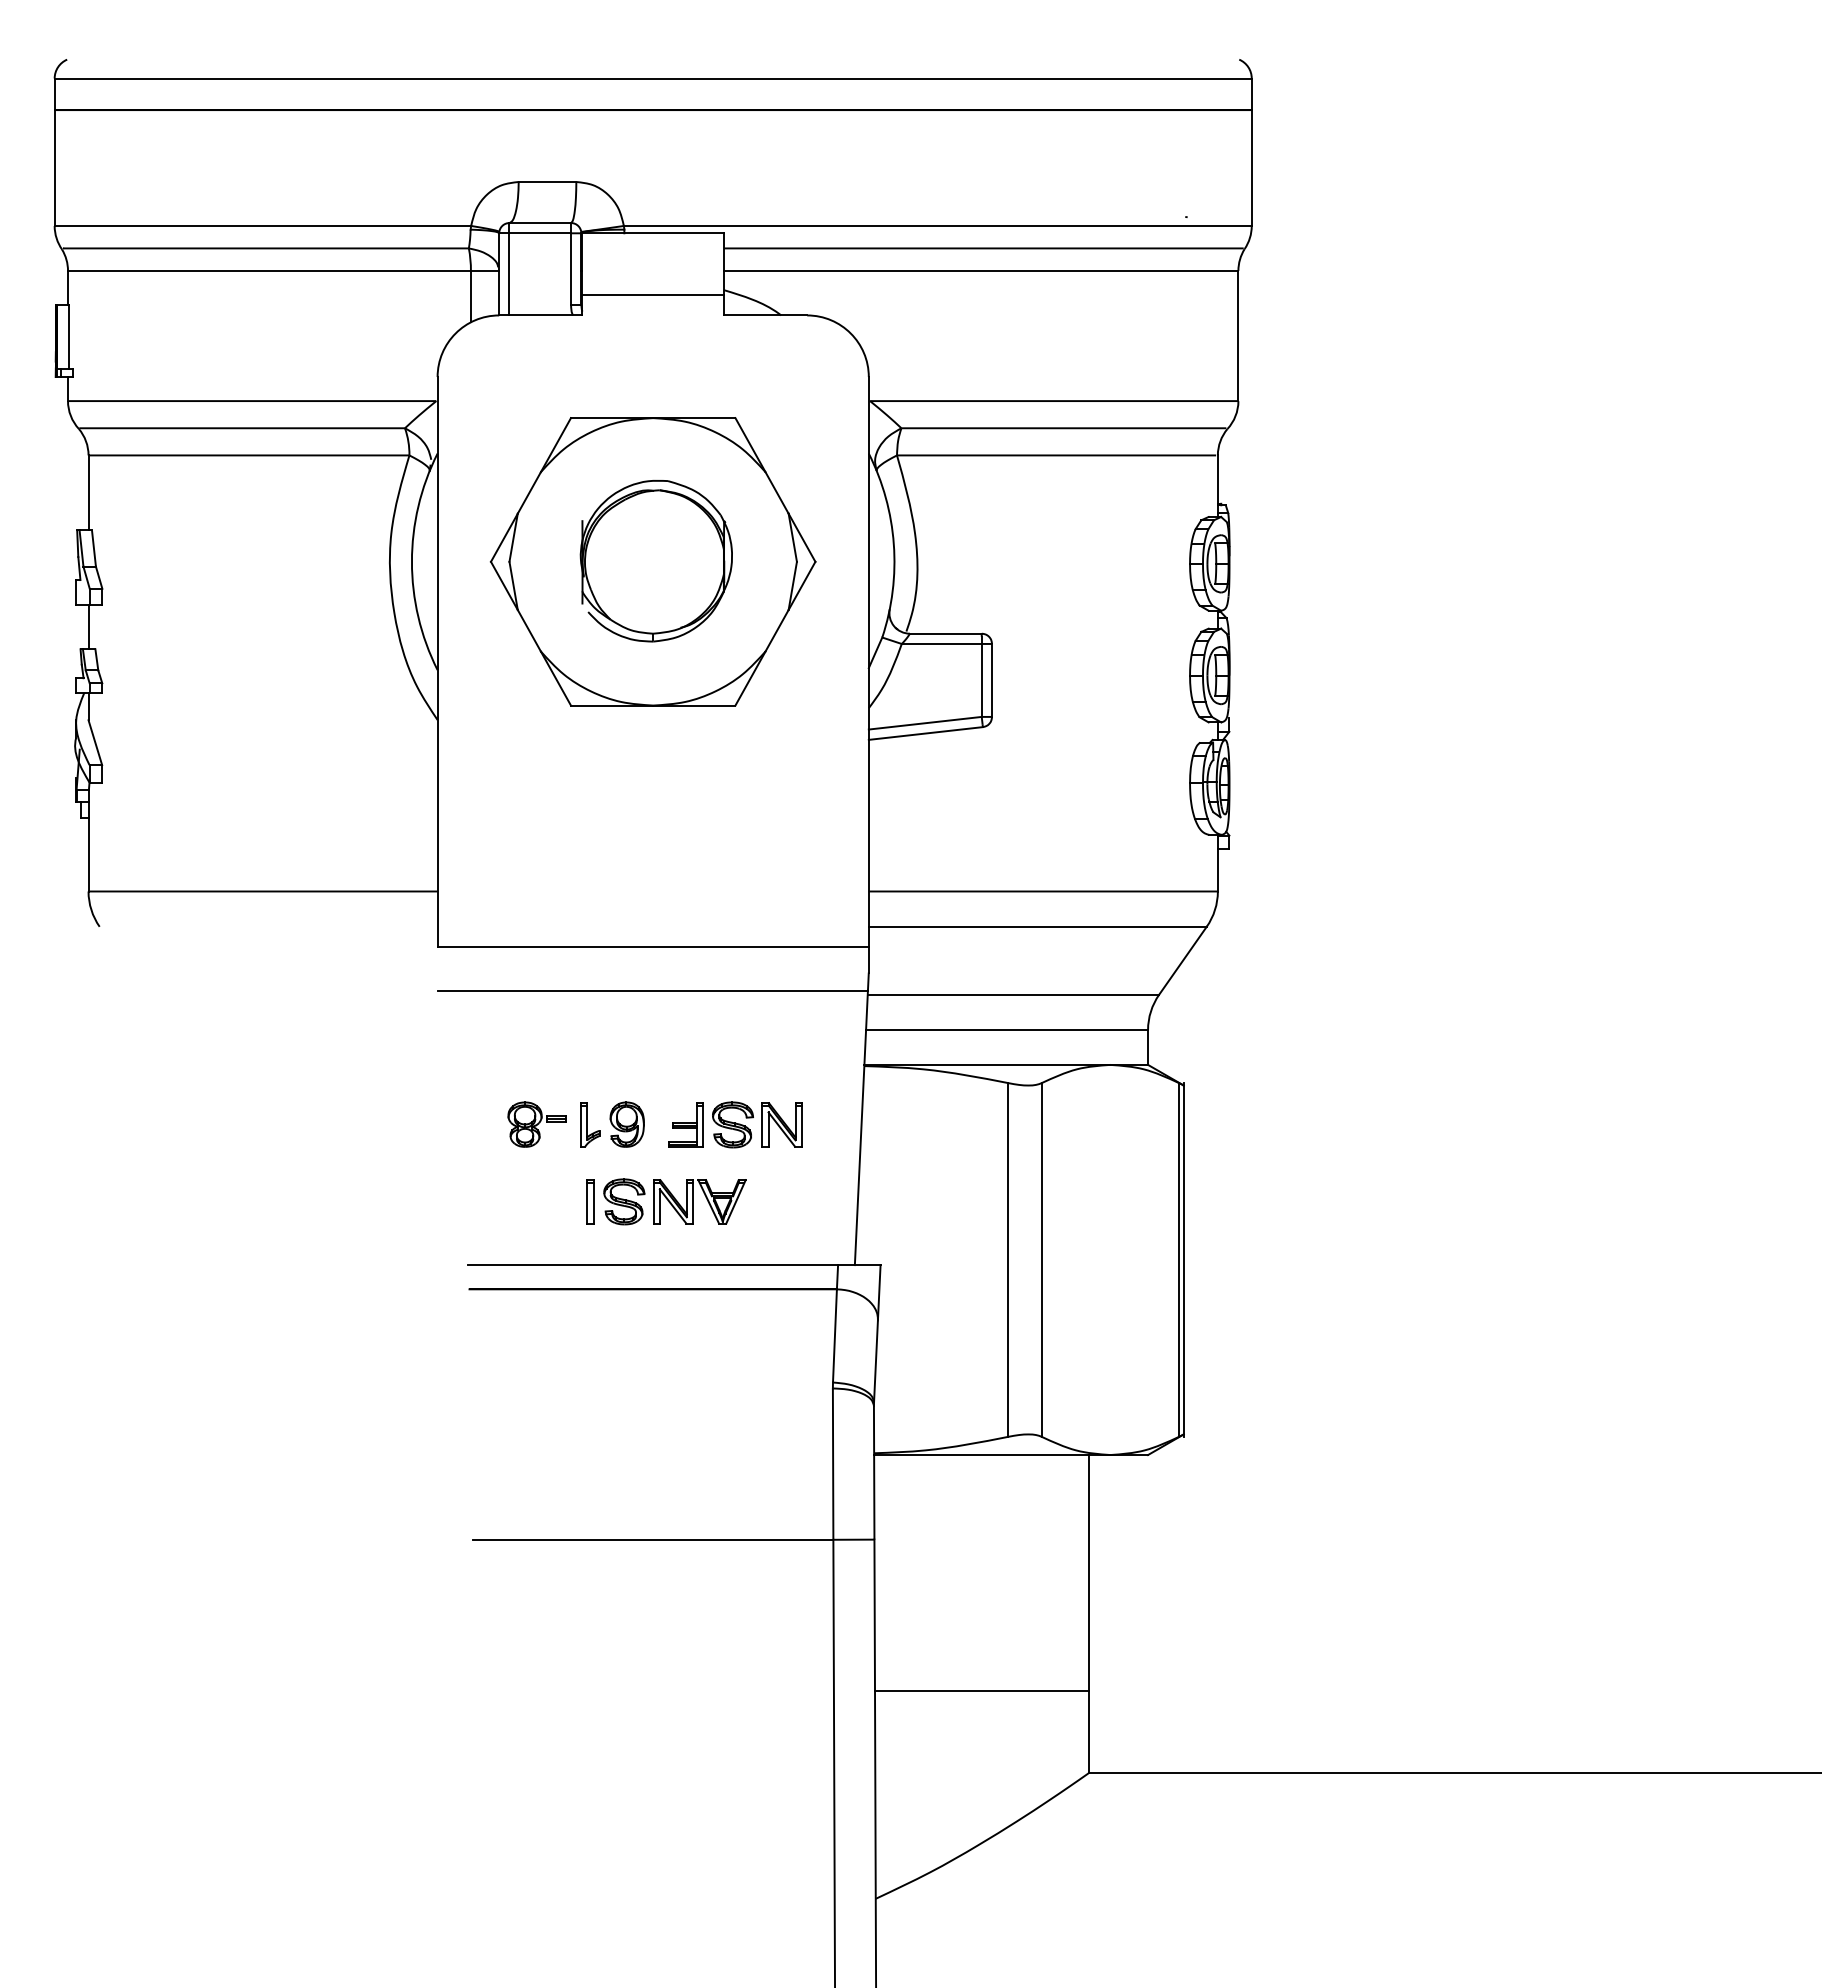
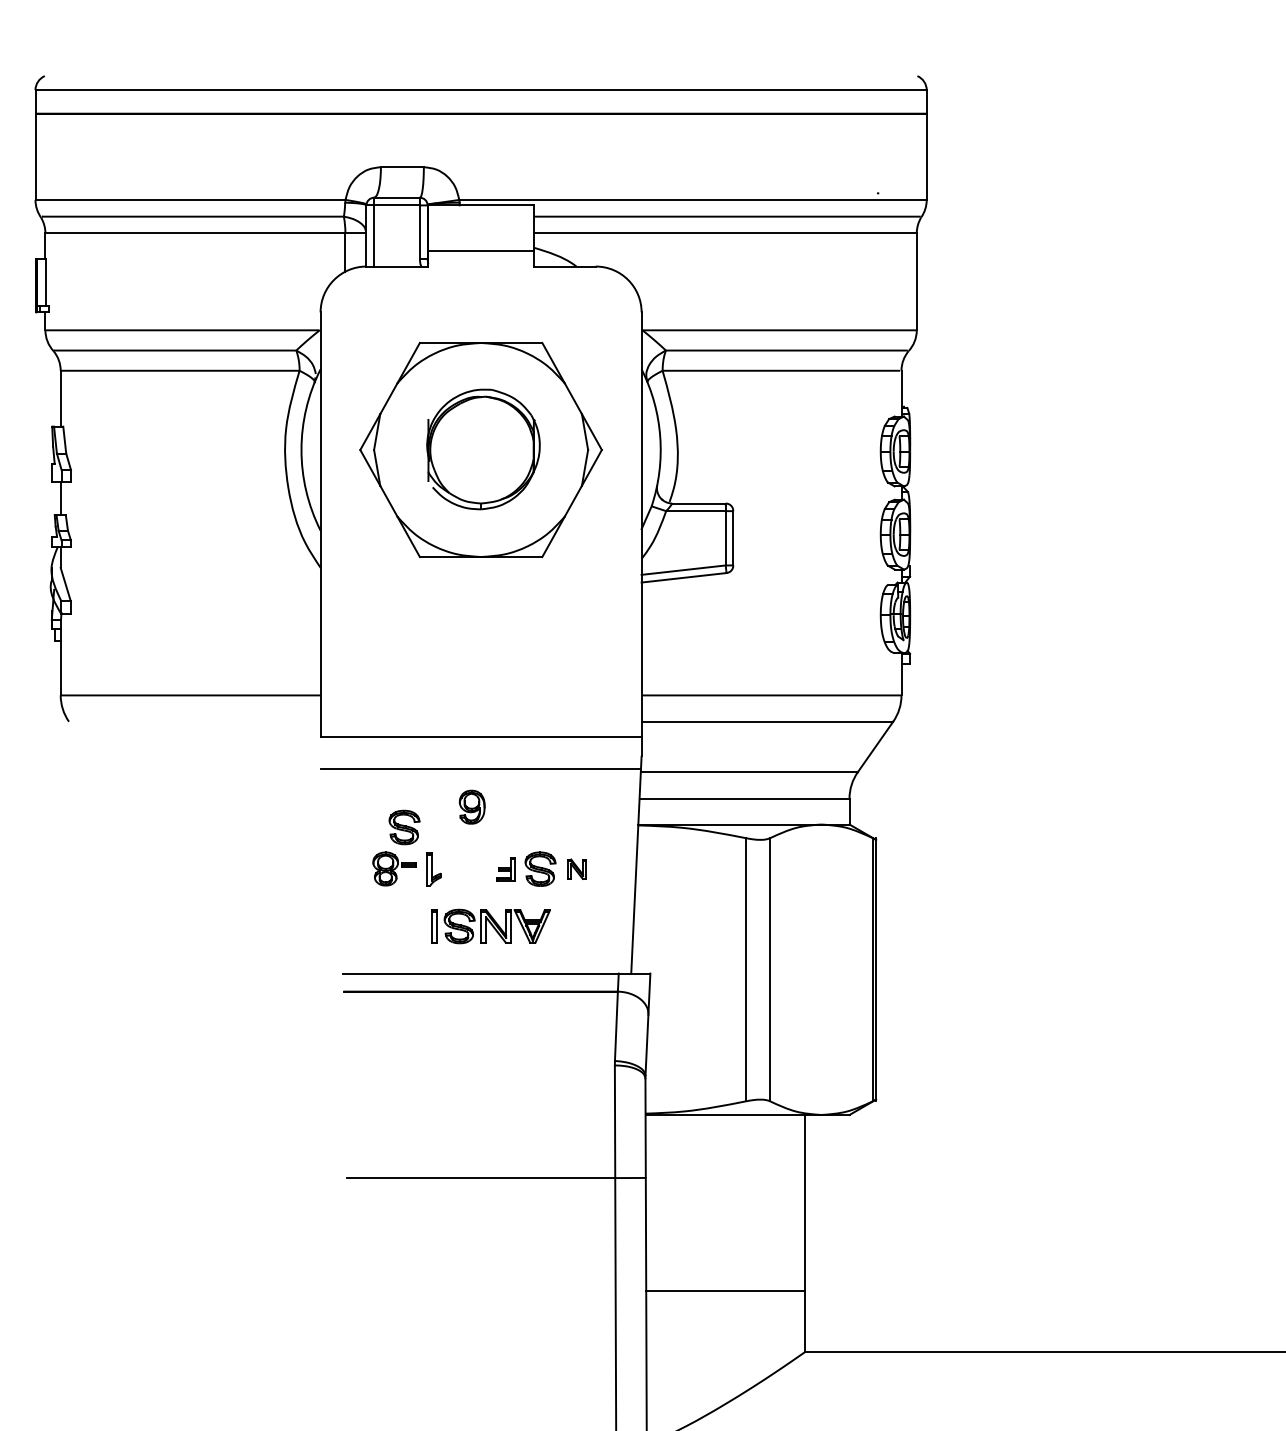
part: (550, 1068) -> (404, 827), added
part: (626, 1124) -> (471, 807), moved
part: (685, 1124) -> (505, 868), size x0.7
part: (781, 1124) -> (576, 868), size x0.6

